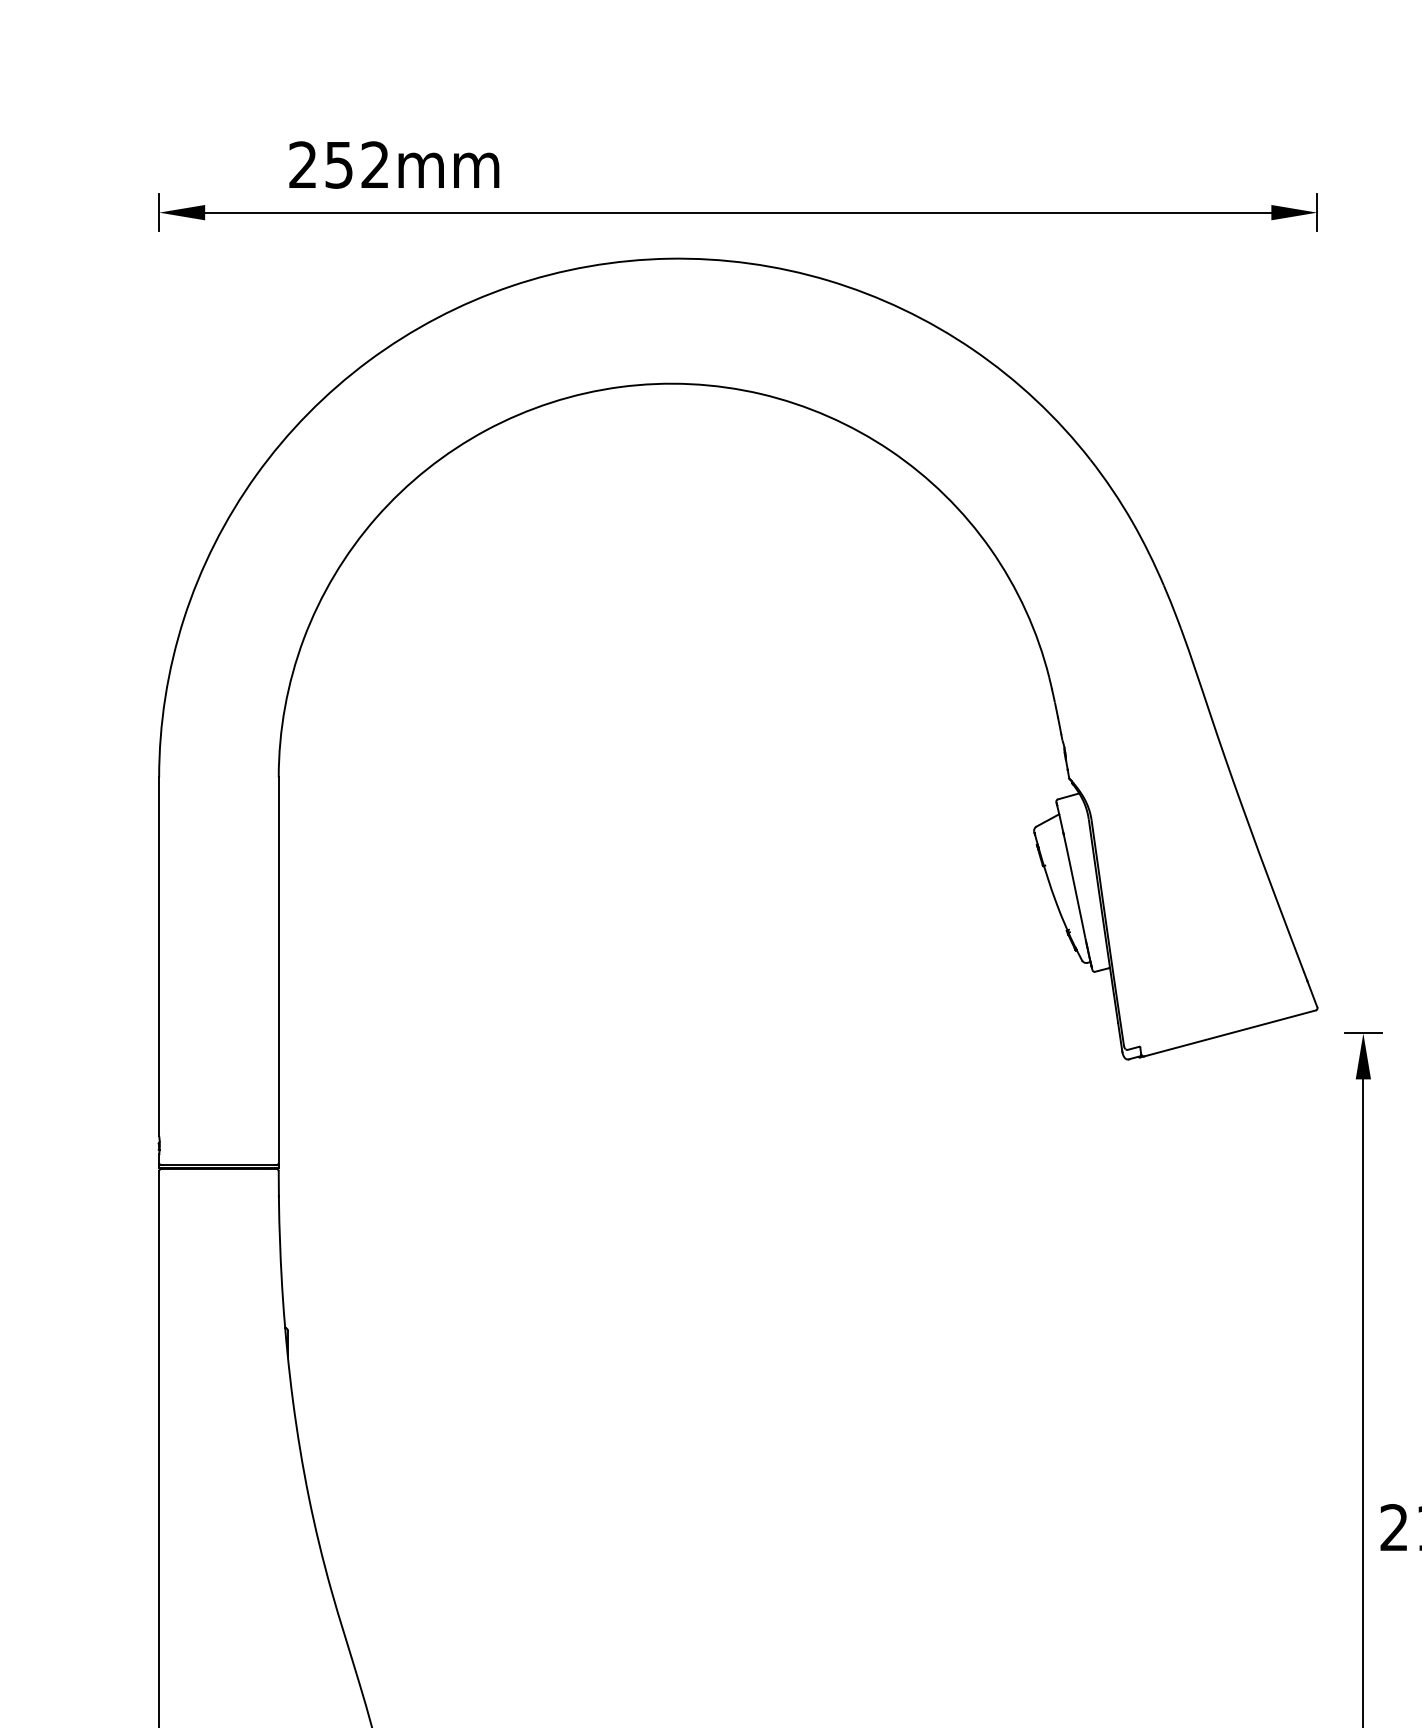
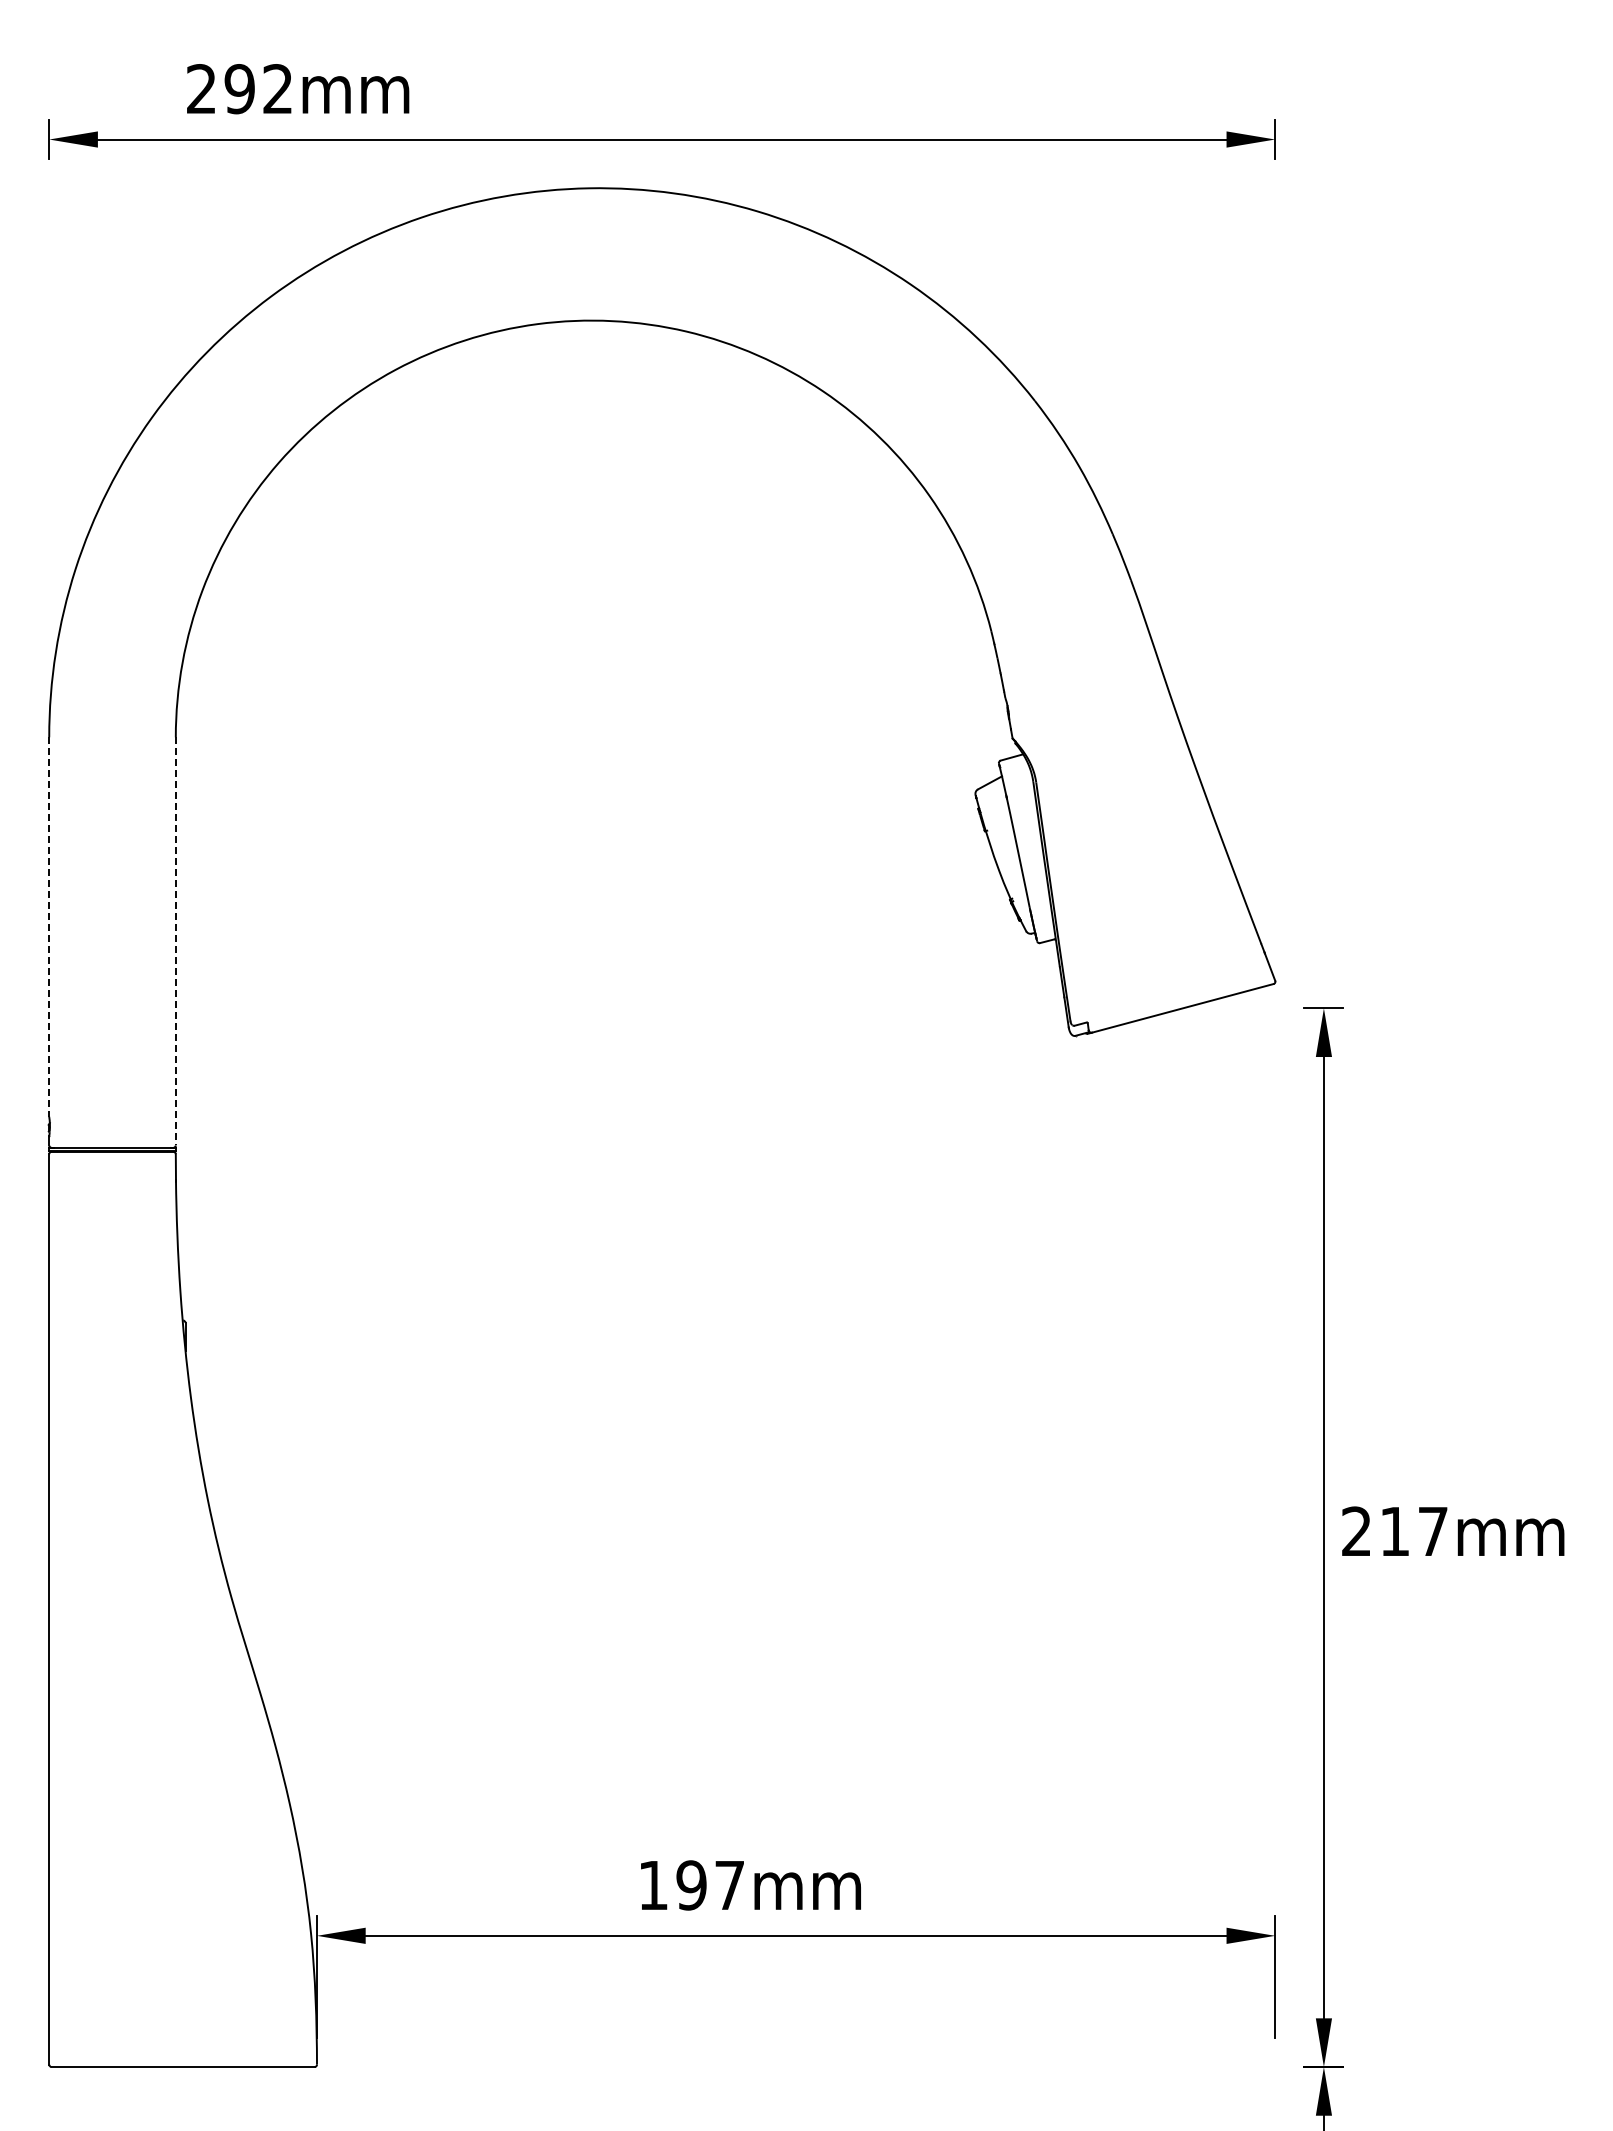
text: (338, 165) -> (239, 89), 252mm -> 292mm
line: (159, 957) -> (49, 927), solid -> dashed
line: (278, 970) -> (175, 941), solid -> dashed

